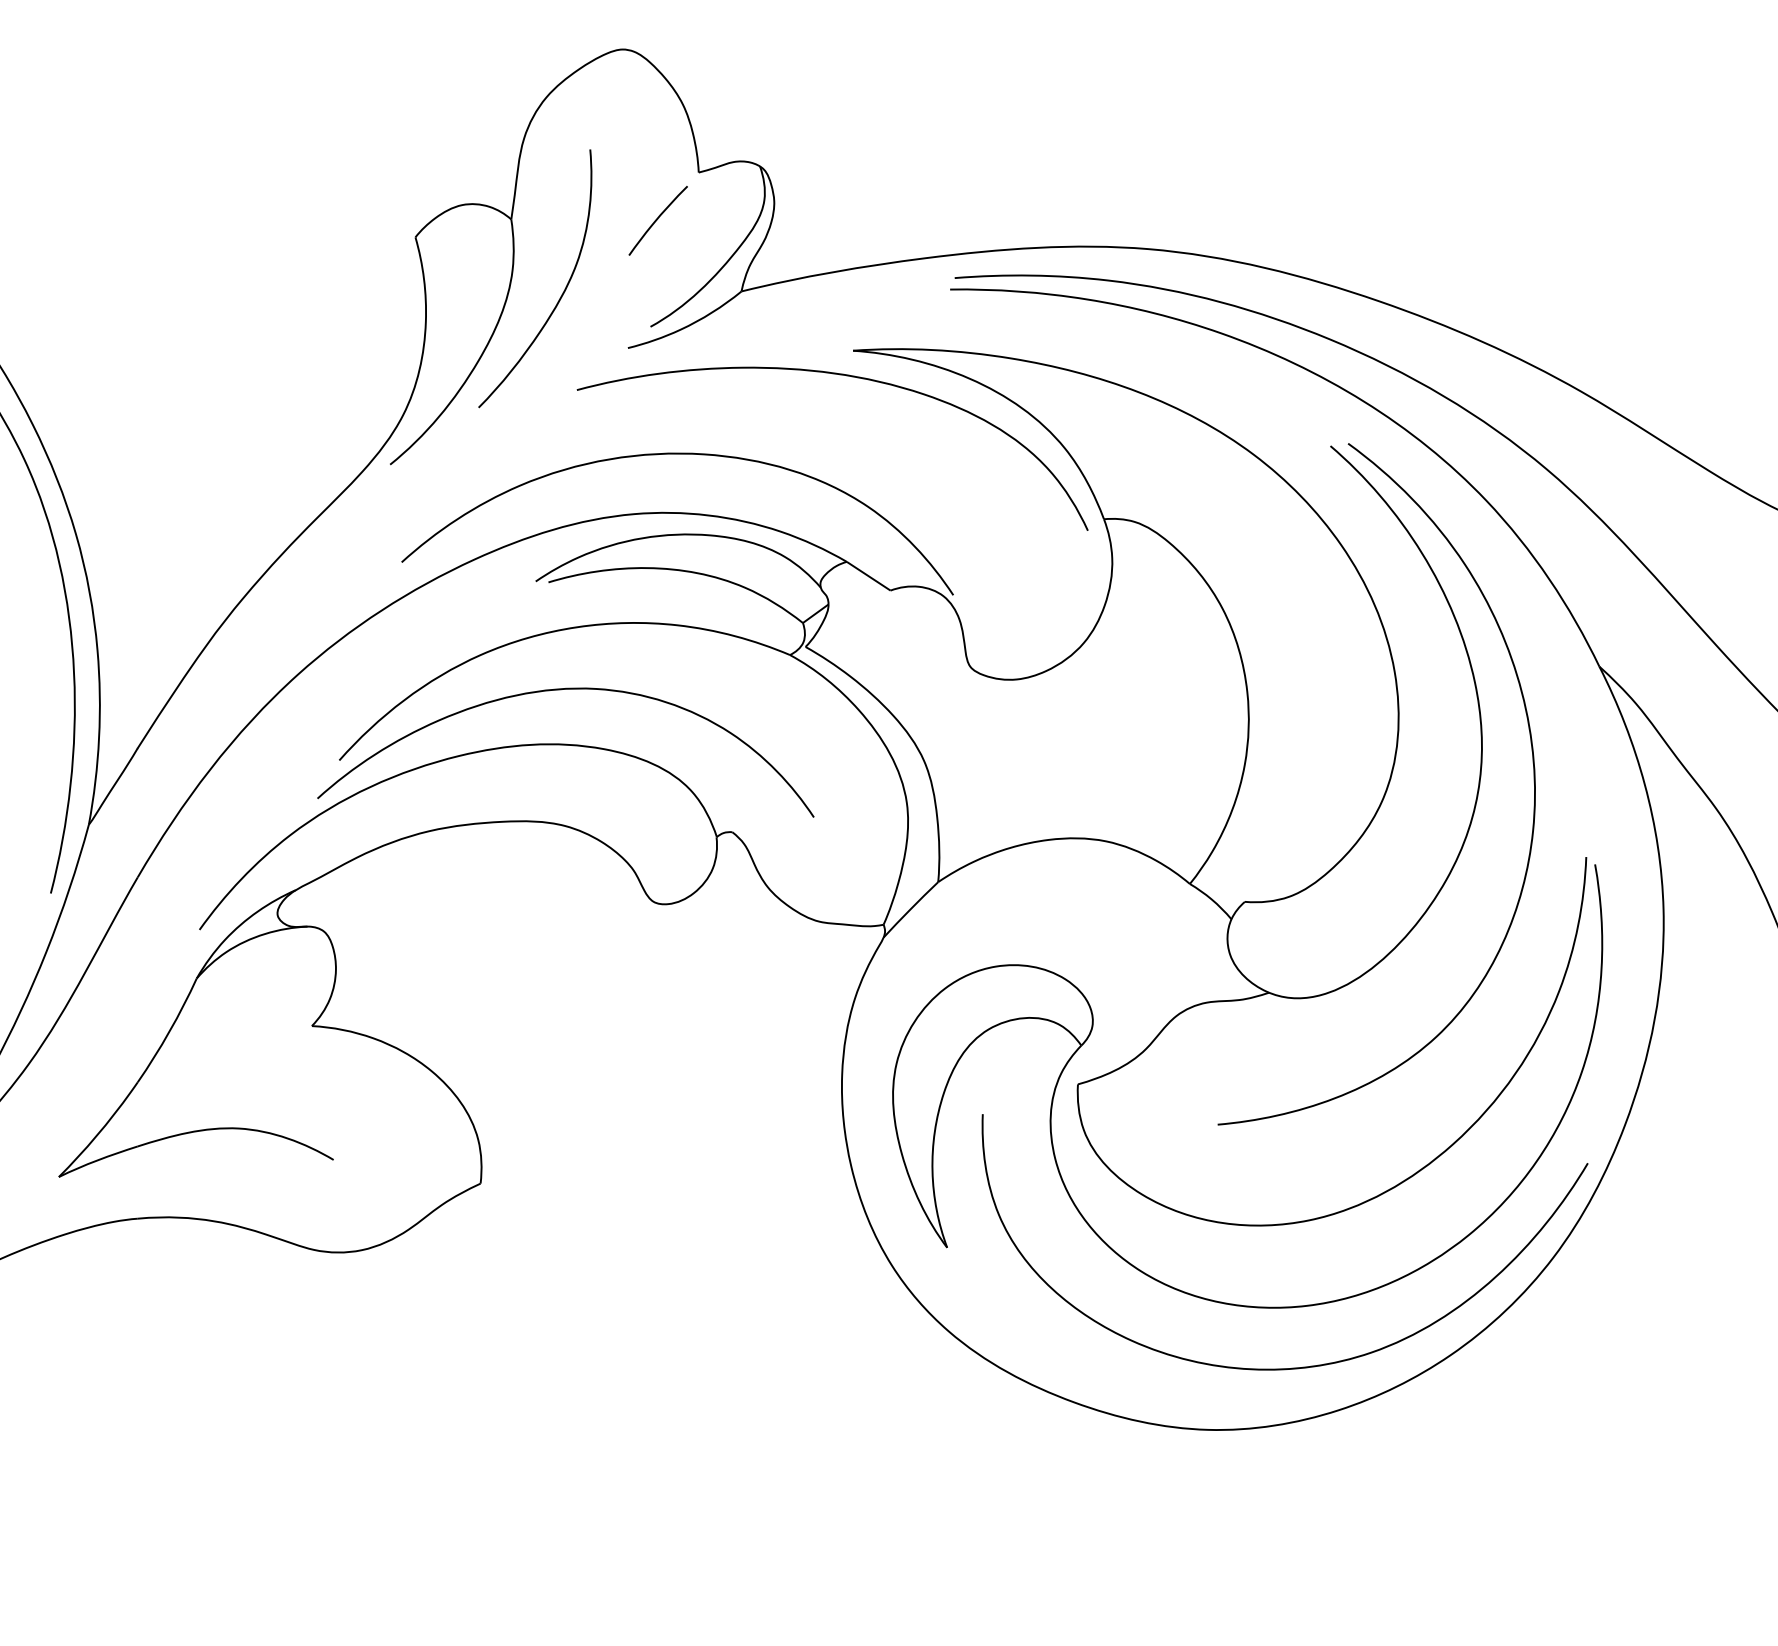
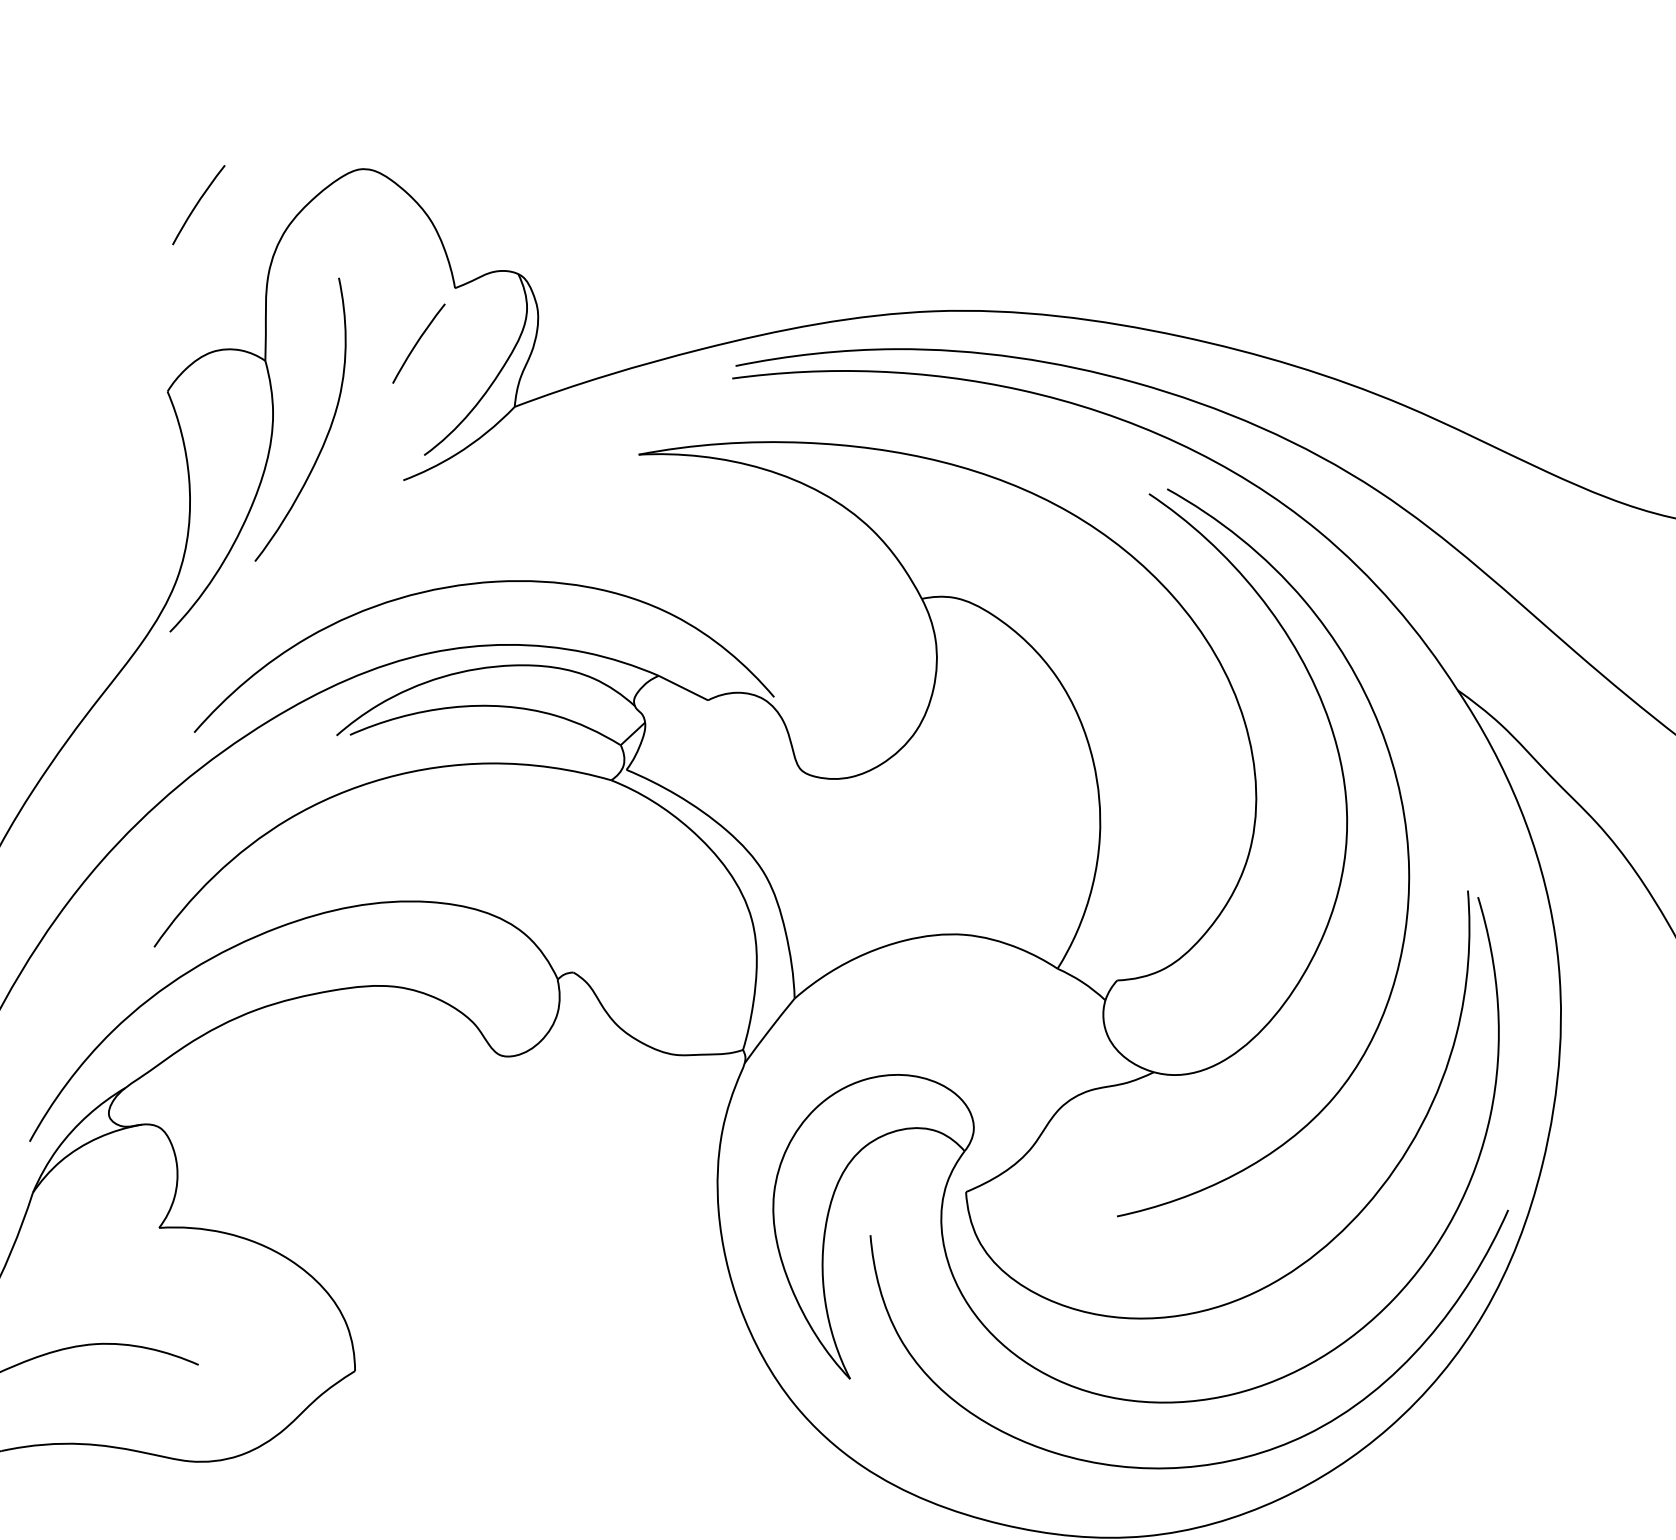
curve: (465, 64) -> (197, 204), added
curve: (839, 375) -> (627, 482), removed
curve: (561, 690) -> (377, 846), removed

